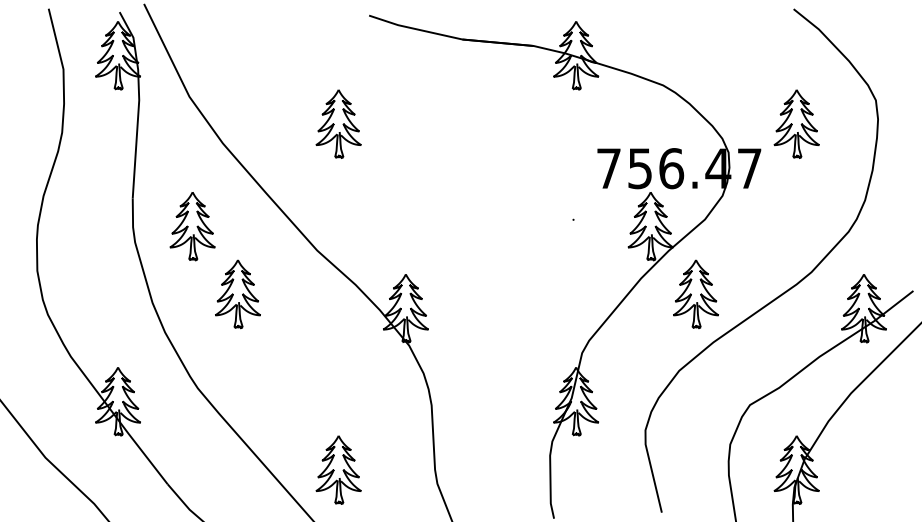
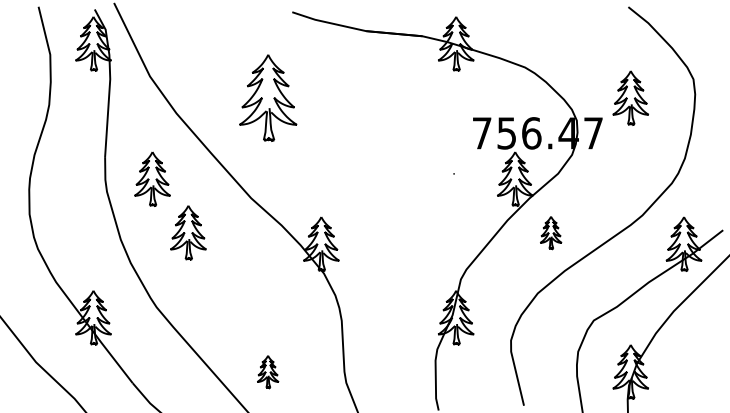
part: (338, 123) -> (268, 97), size x1.6
part: (695, 294) -> (550, 233), size x0.6
part: (338, 469) -> (268, 371), size x0.6

